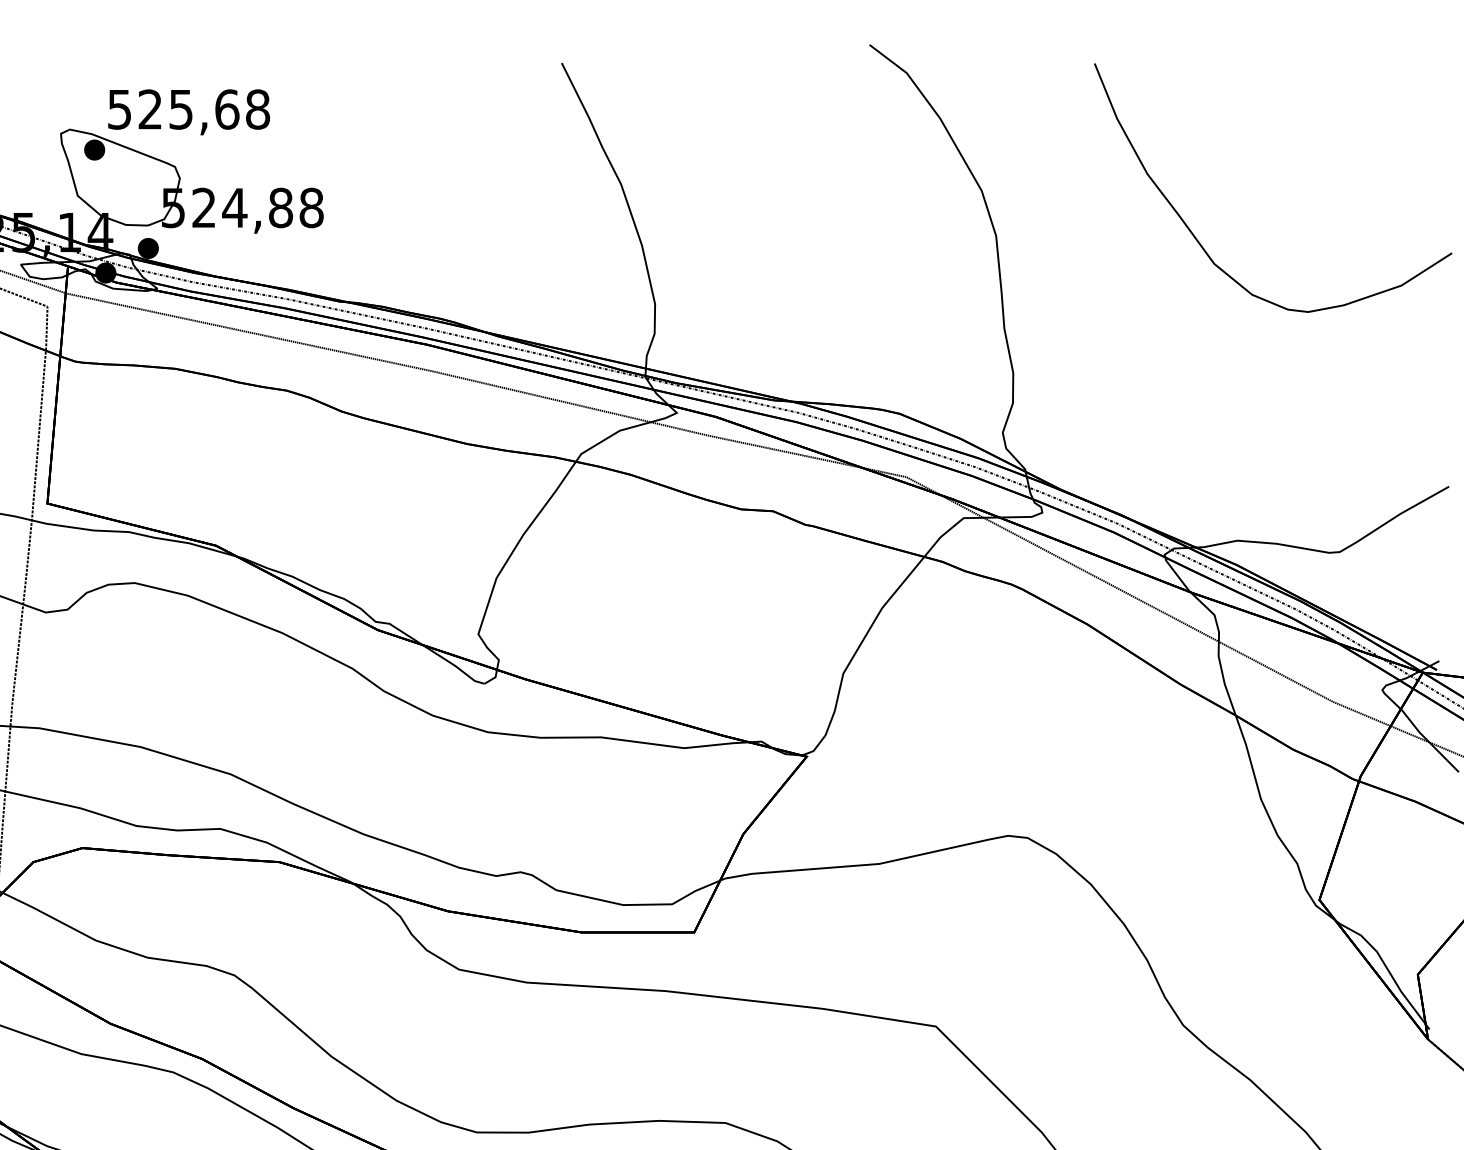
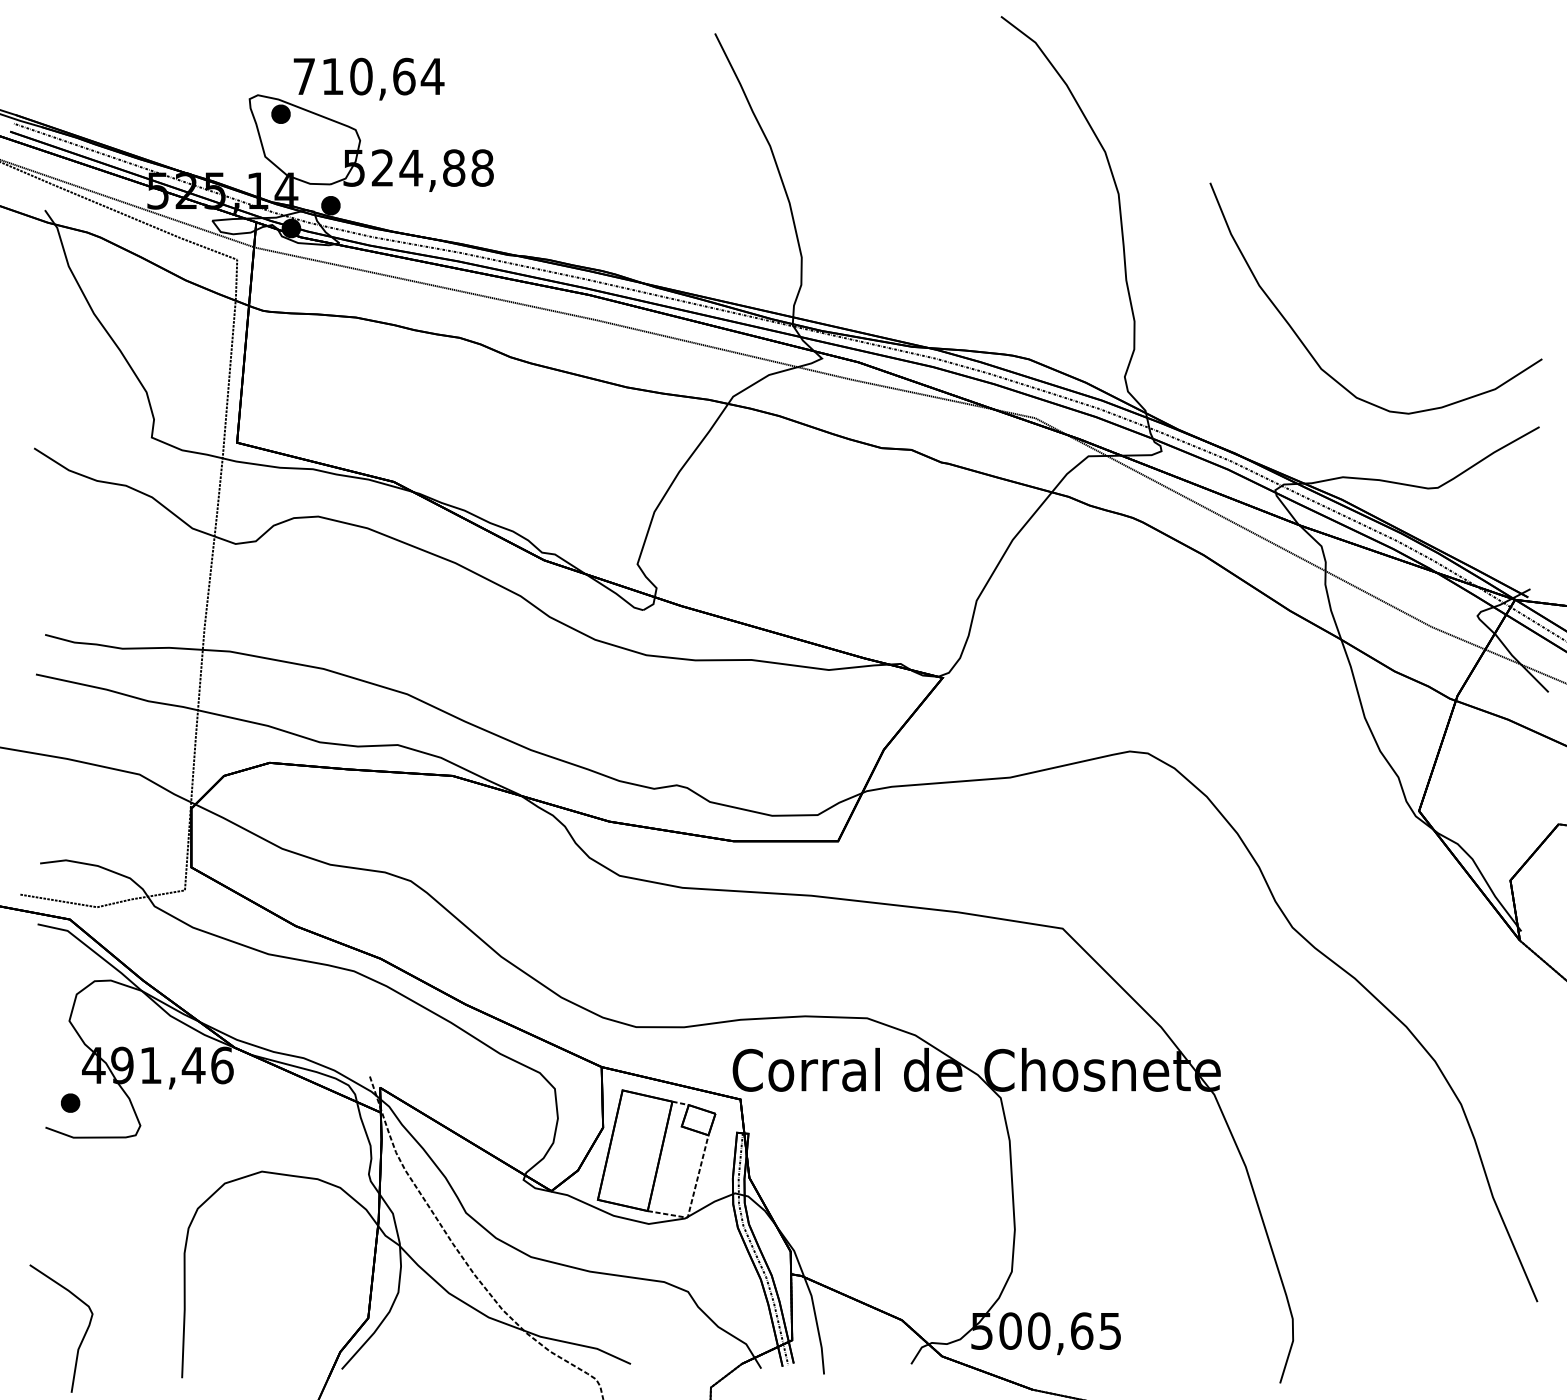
text: (188, 109) -> (368, 76), 525,68 -> 710,64
curve: (1198, 239) -> (1306, 346), moved

